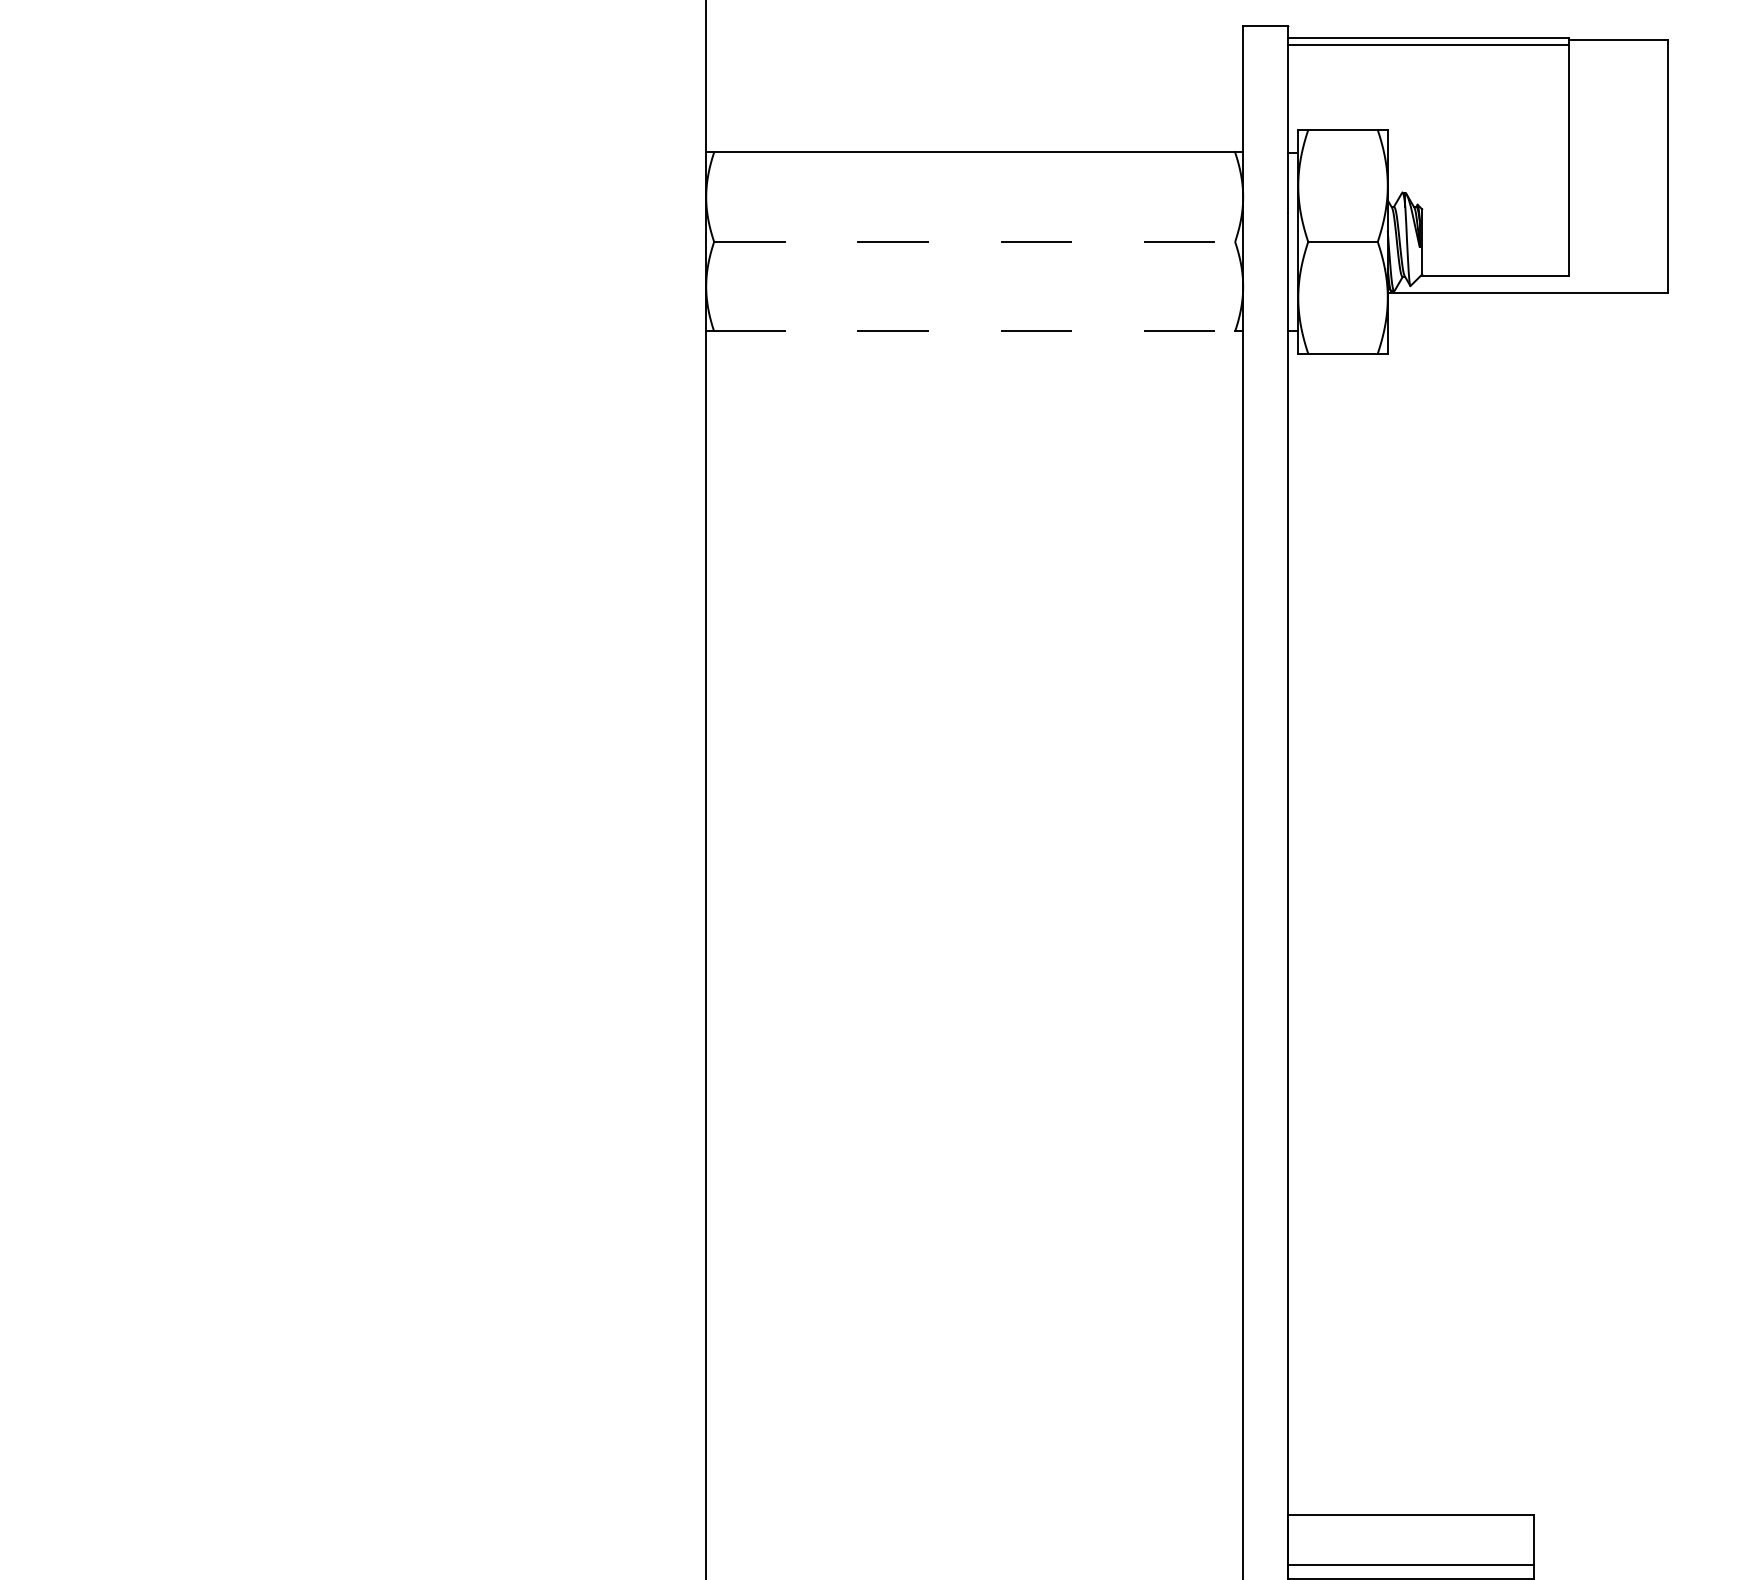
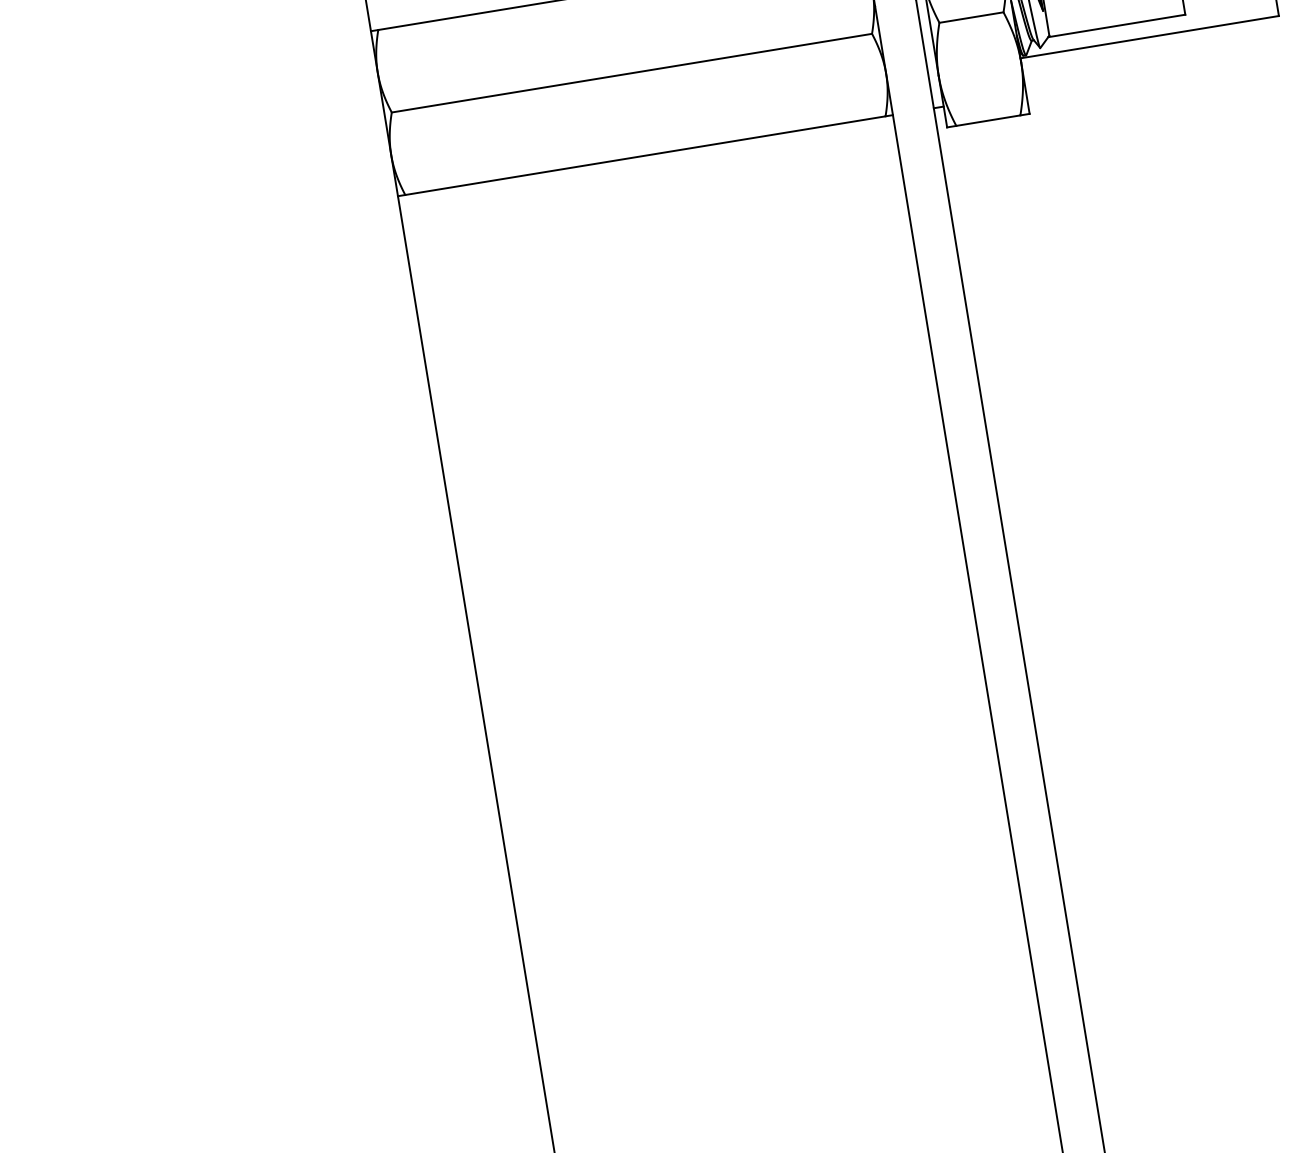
line: (975, 241) -> (632, 72), dashed -> solid
line: (975, 331) -> (646, 155), dashed -> solid

